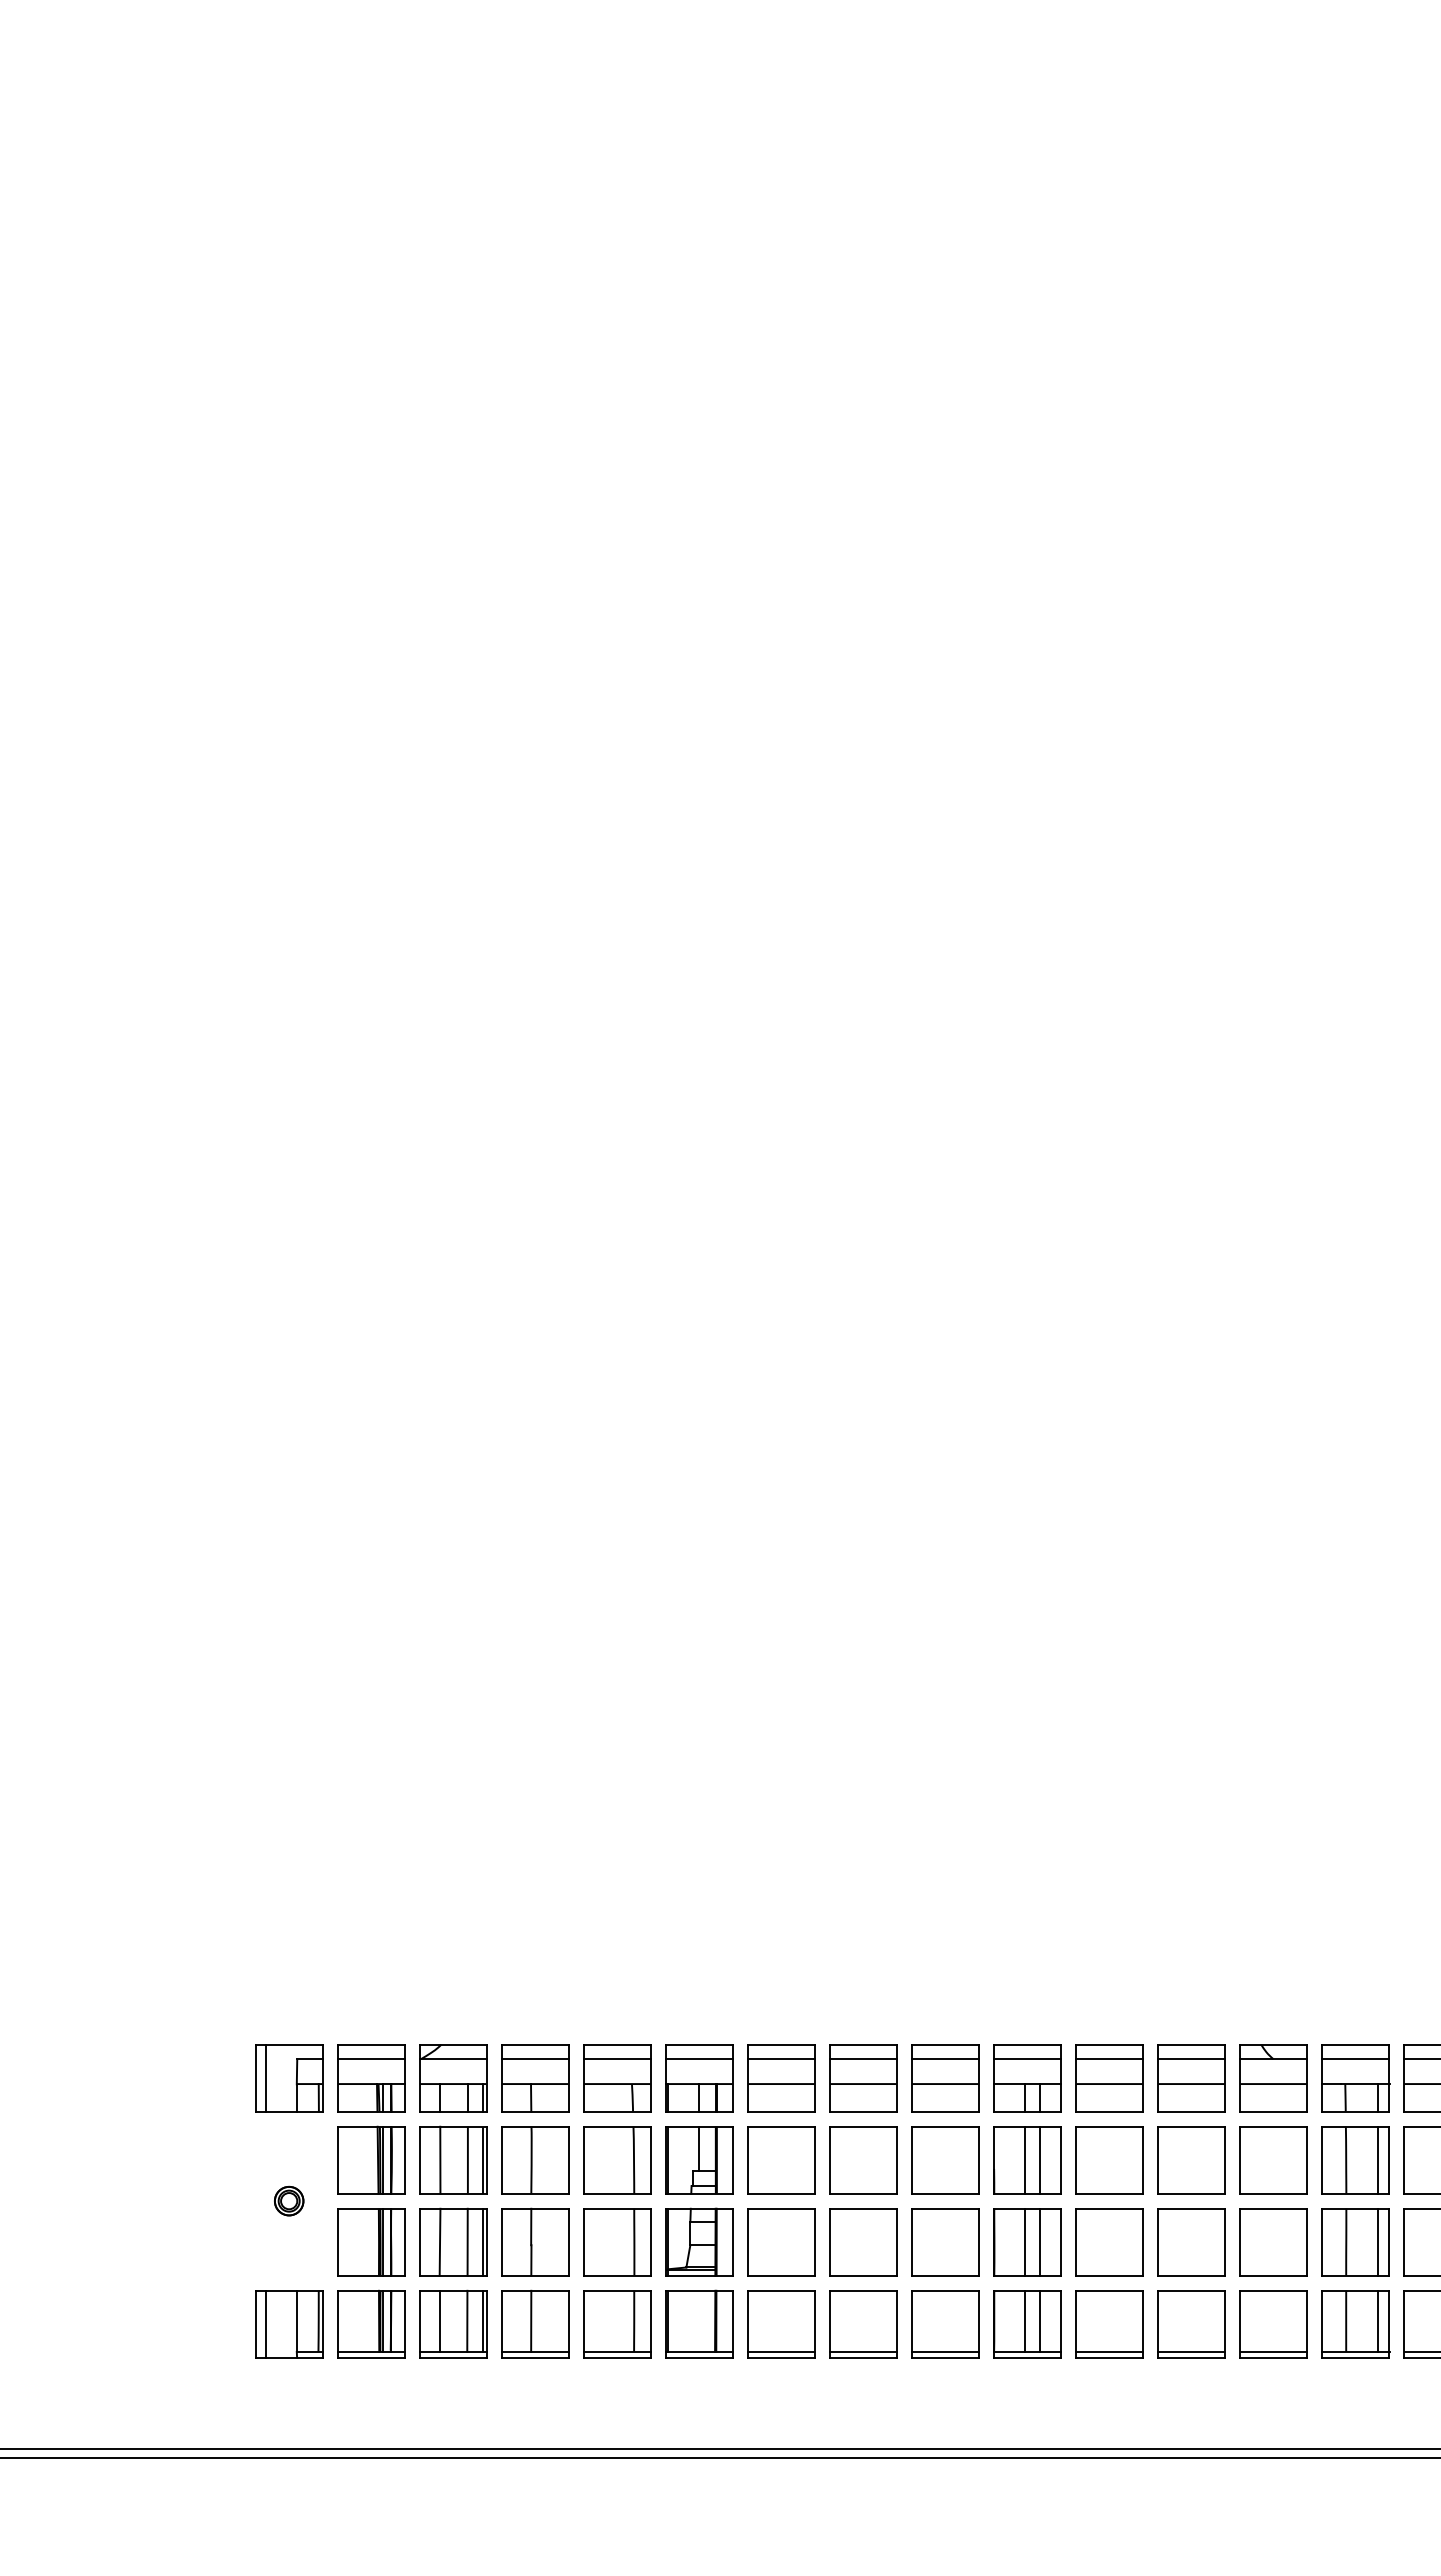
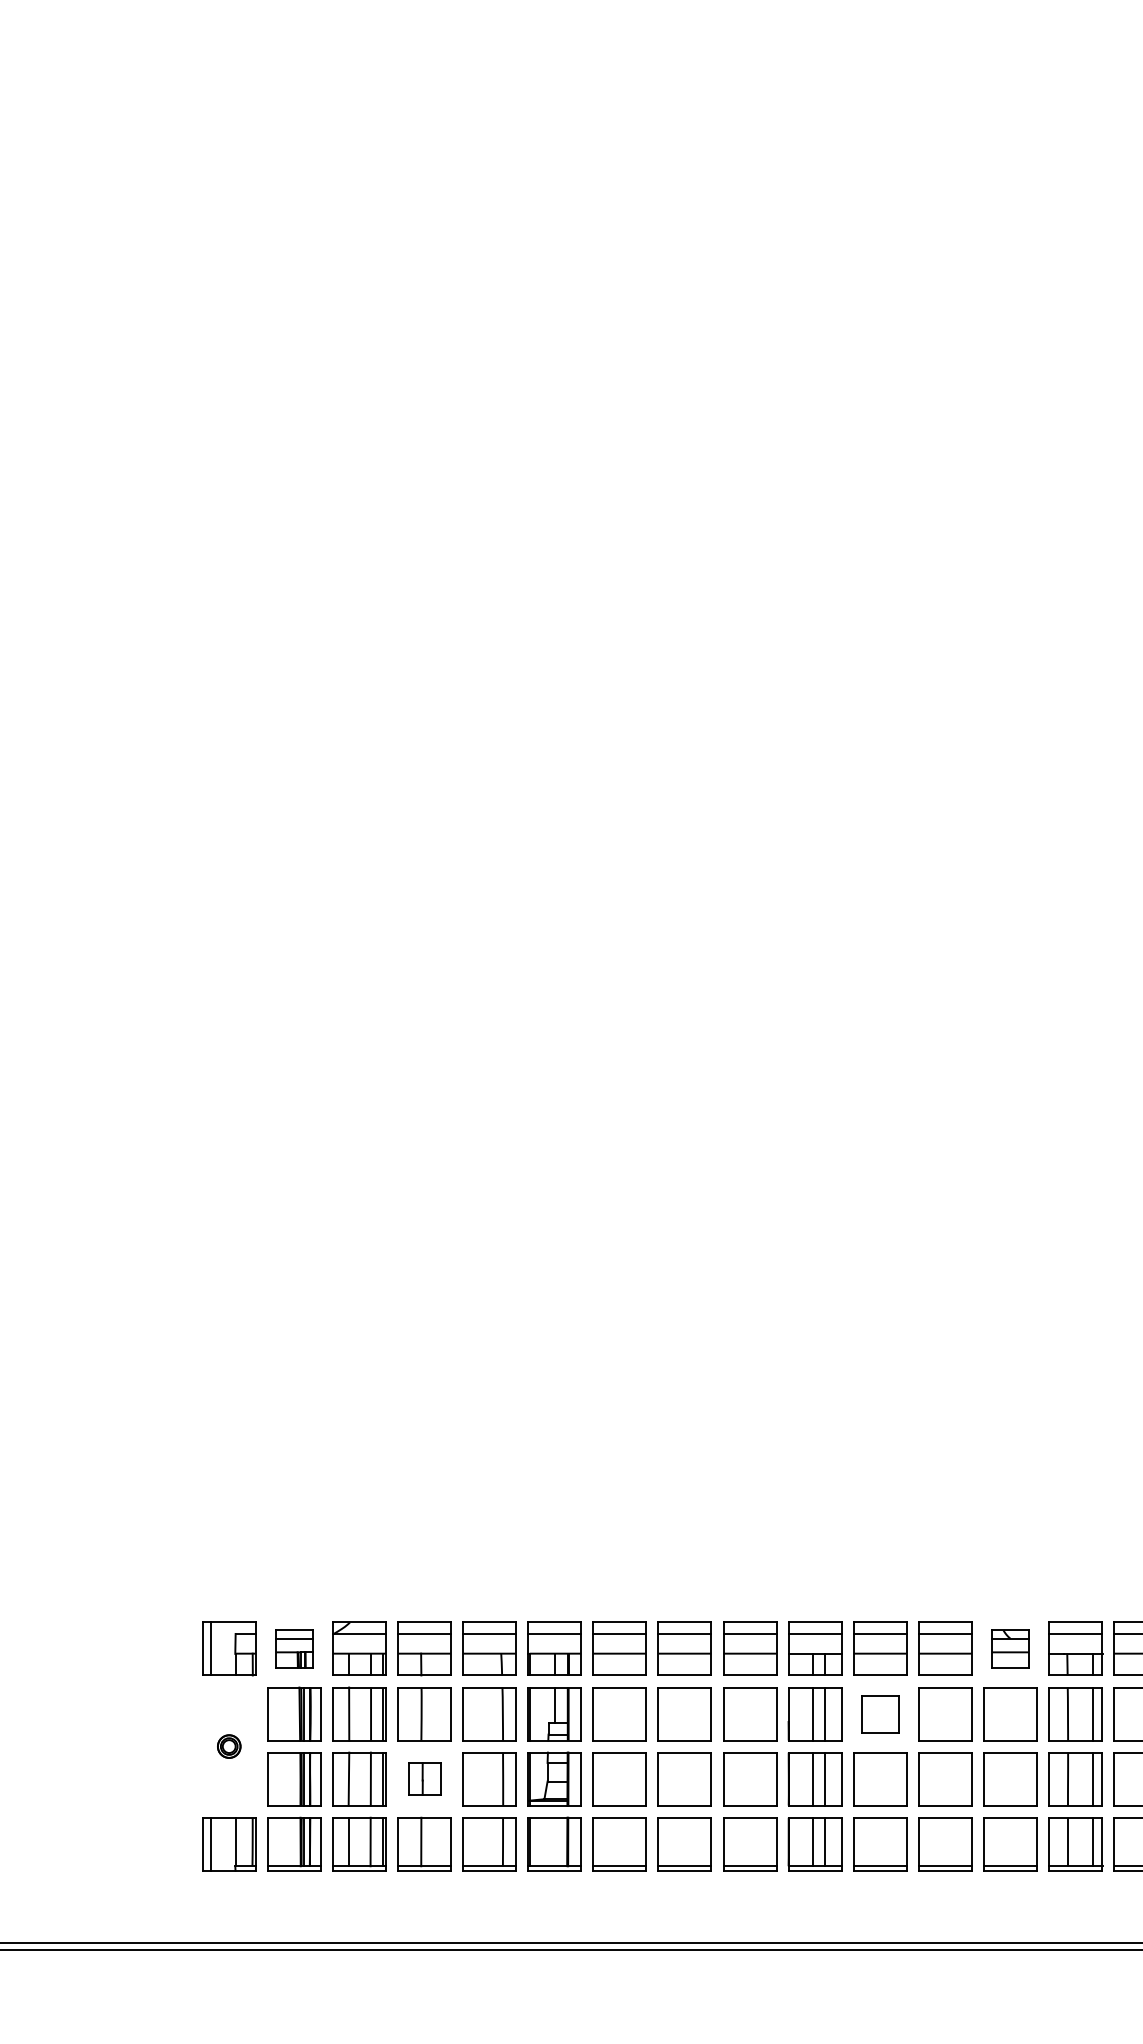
part: (371, 2078) -> (294, 1649), size x0.7
part: (1273, 2078) -> (1010, 1649), size x0.7
part: (1109, 2160) -> (880, 1714), size x0.7
part: (535, 2241) -> (424, 1778), size x0.6

